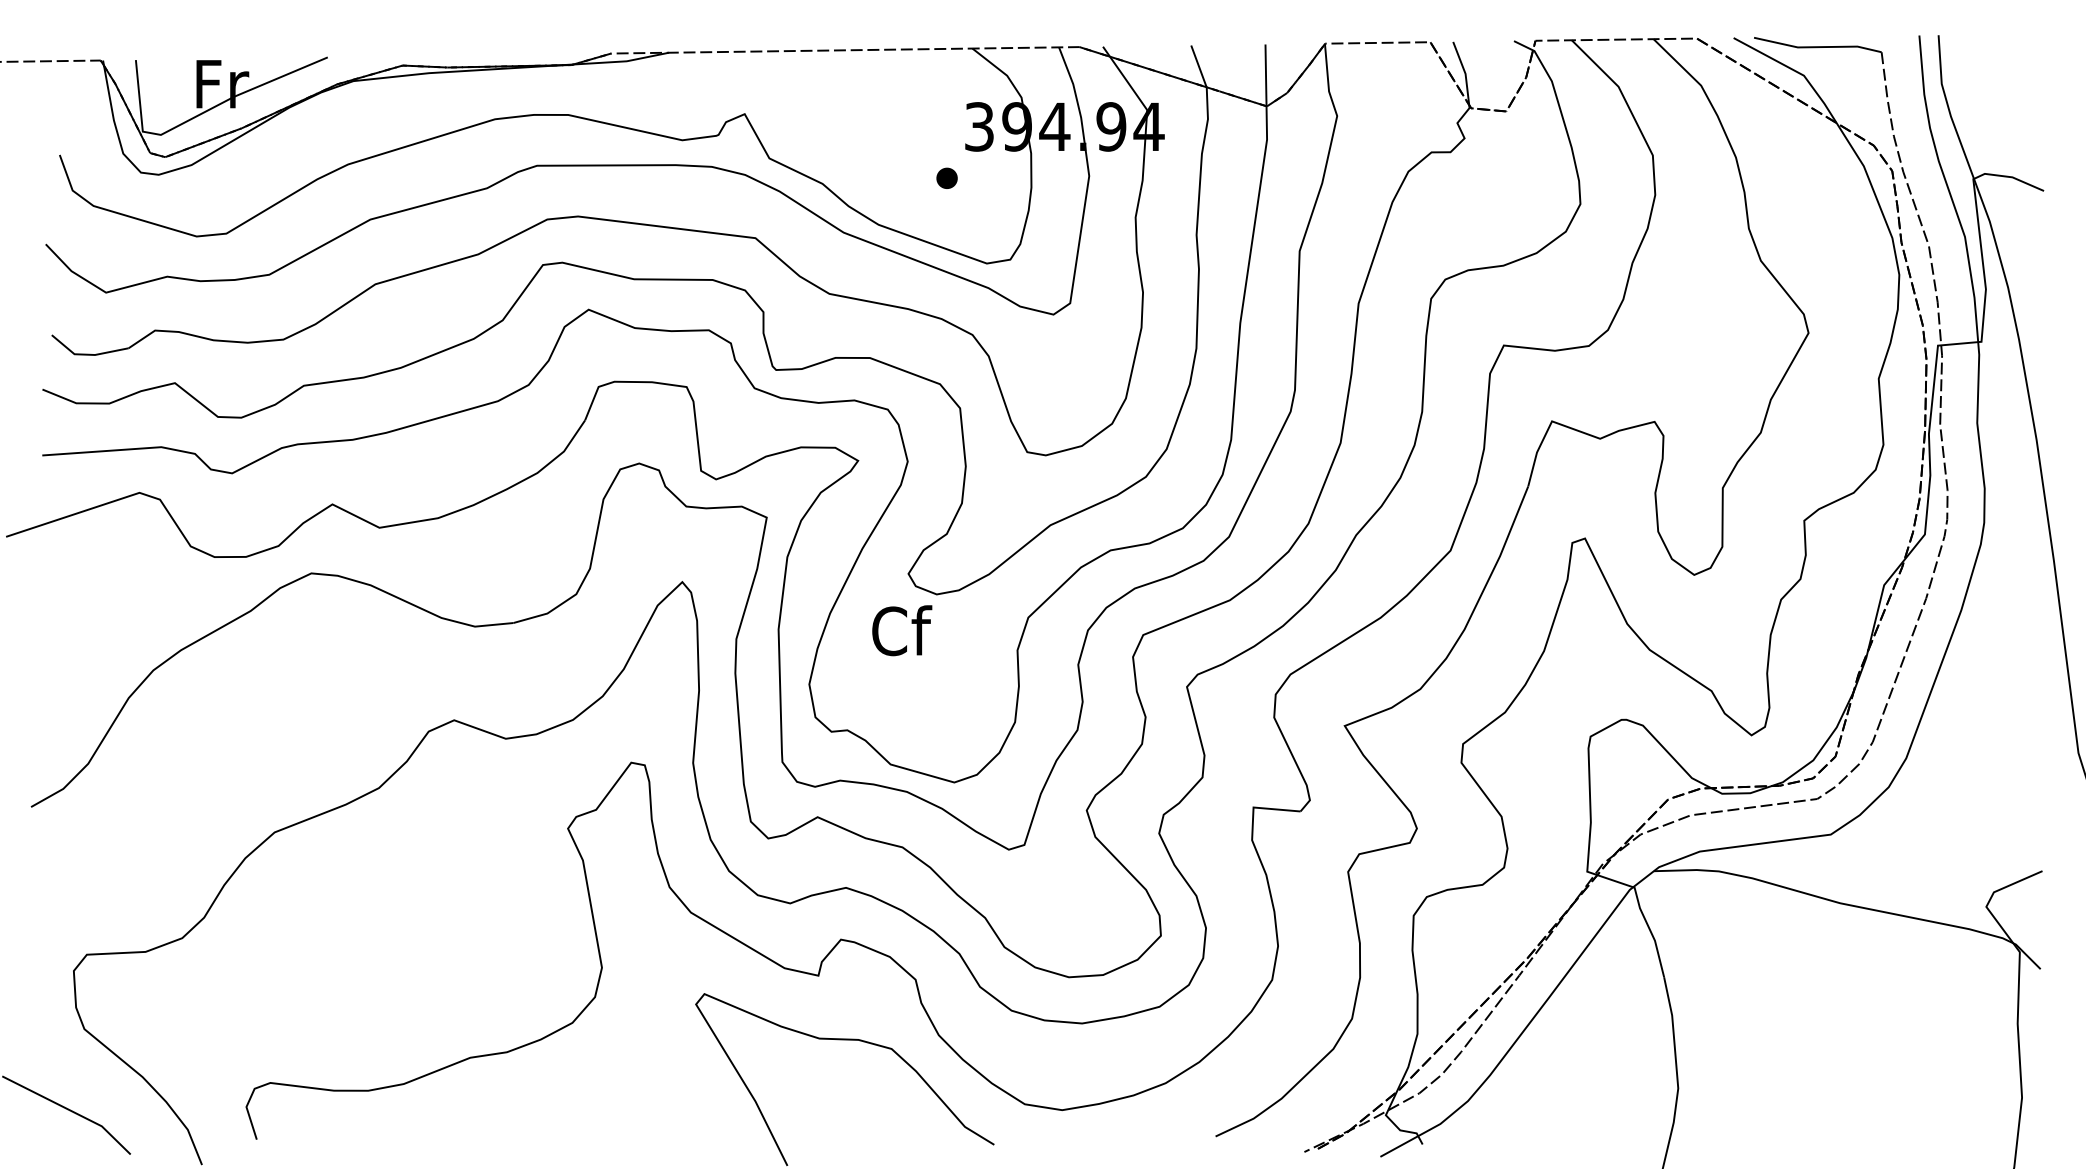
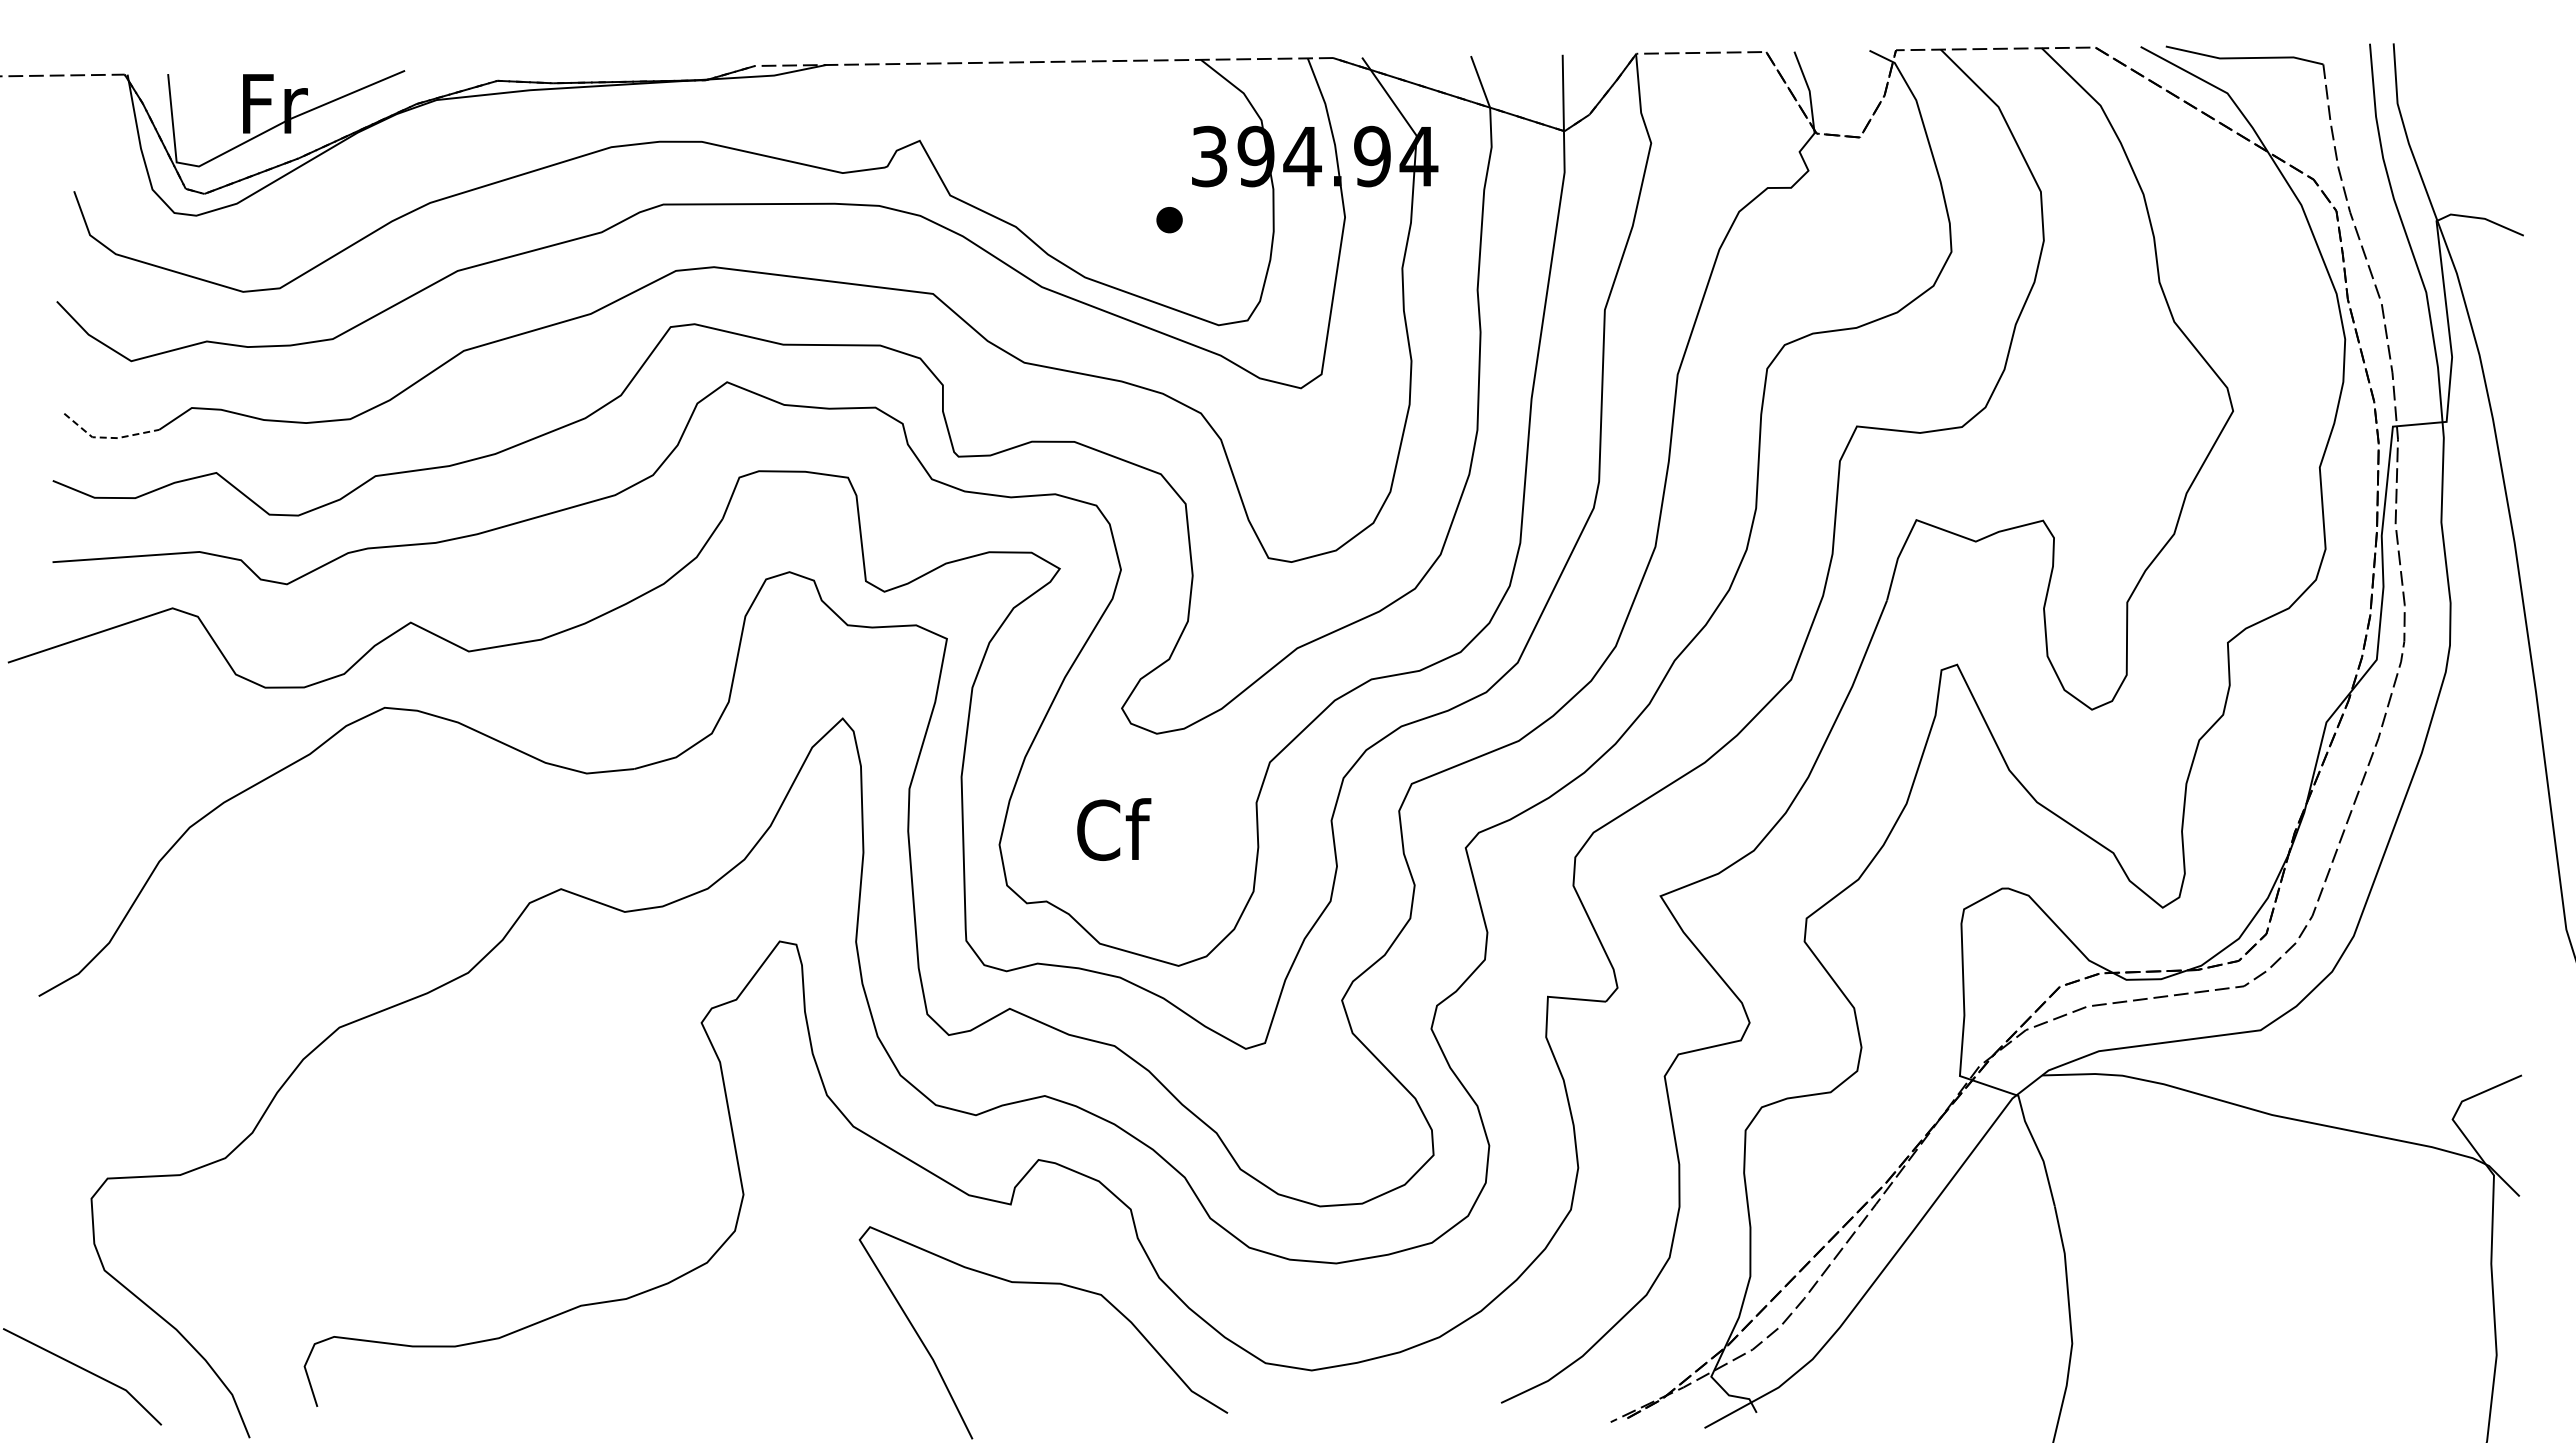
line: (86, 354) -> (107, 437), solid -> dashed
text: (902, 630) -> (1114, 829), moved

